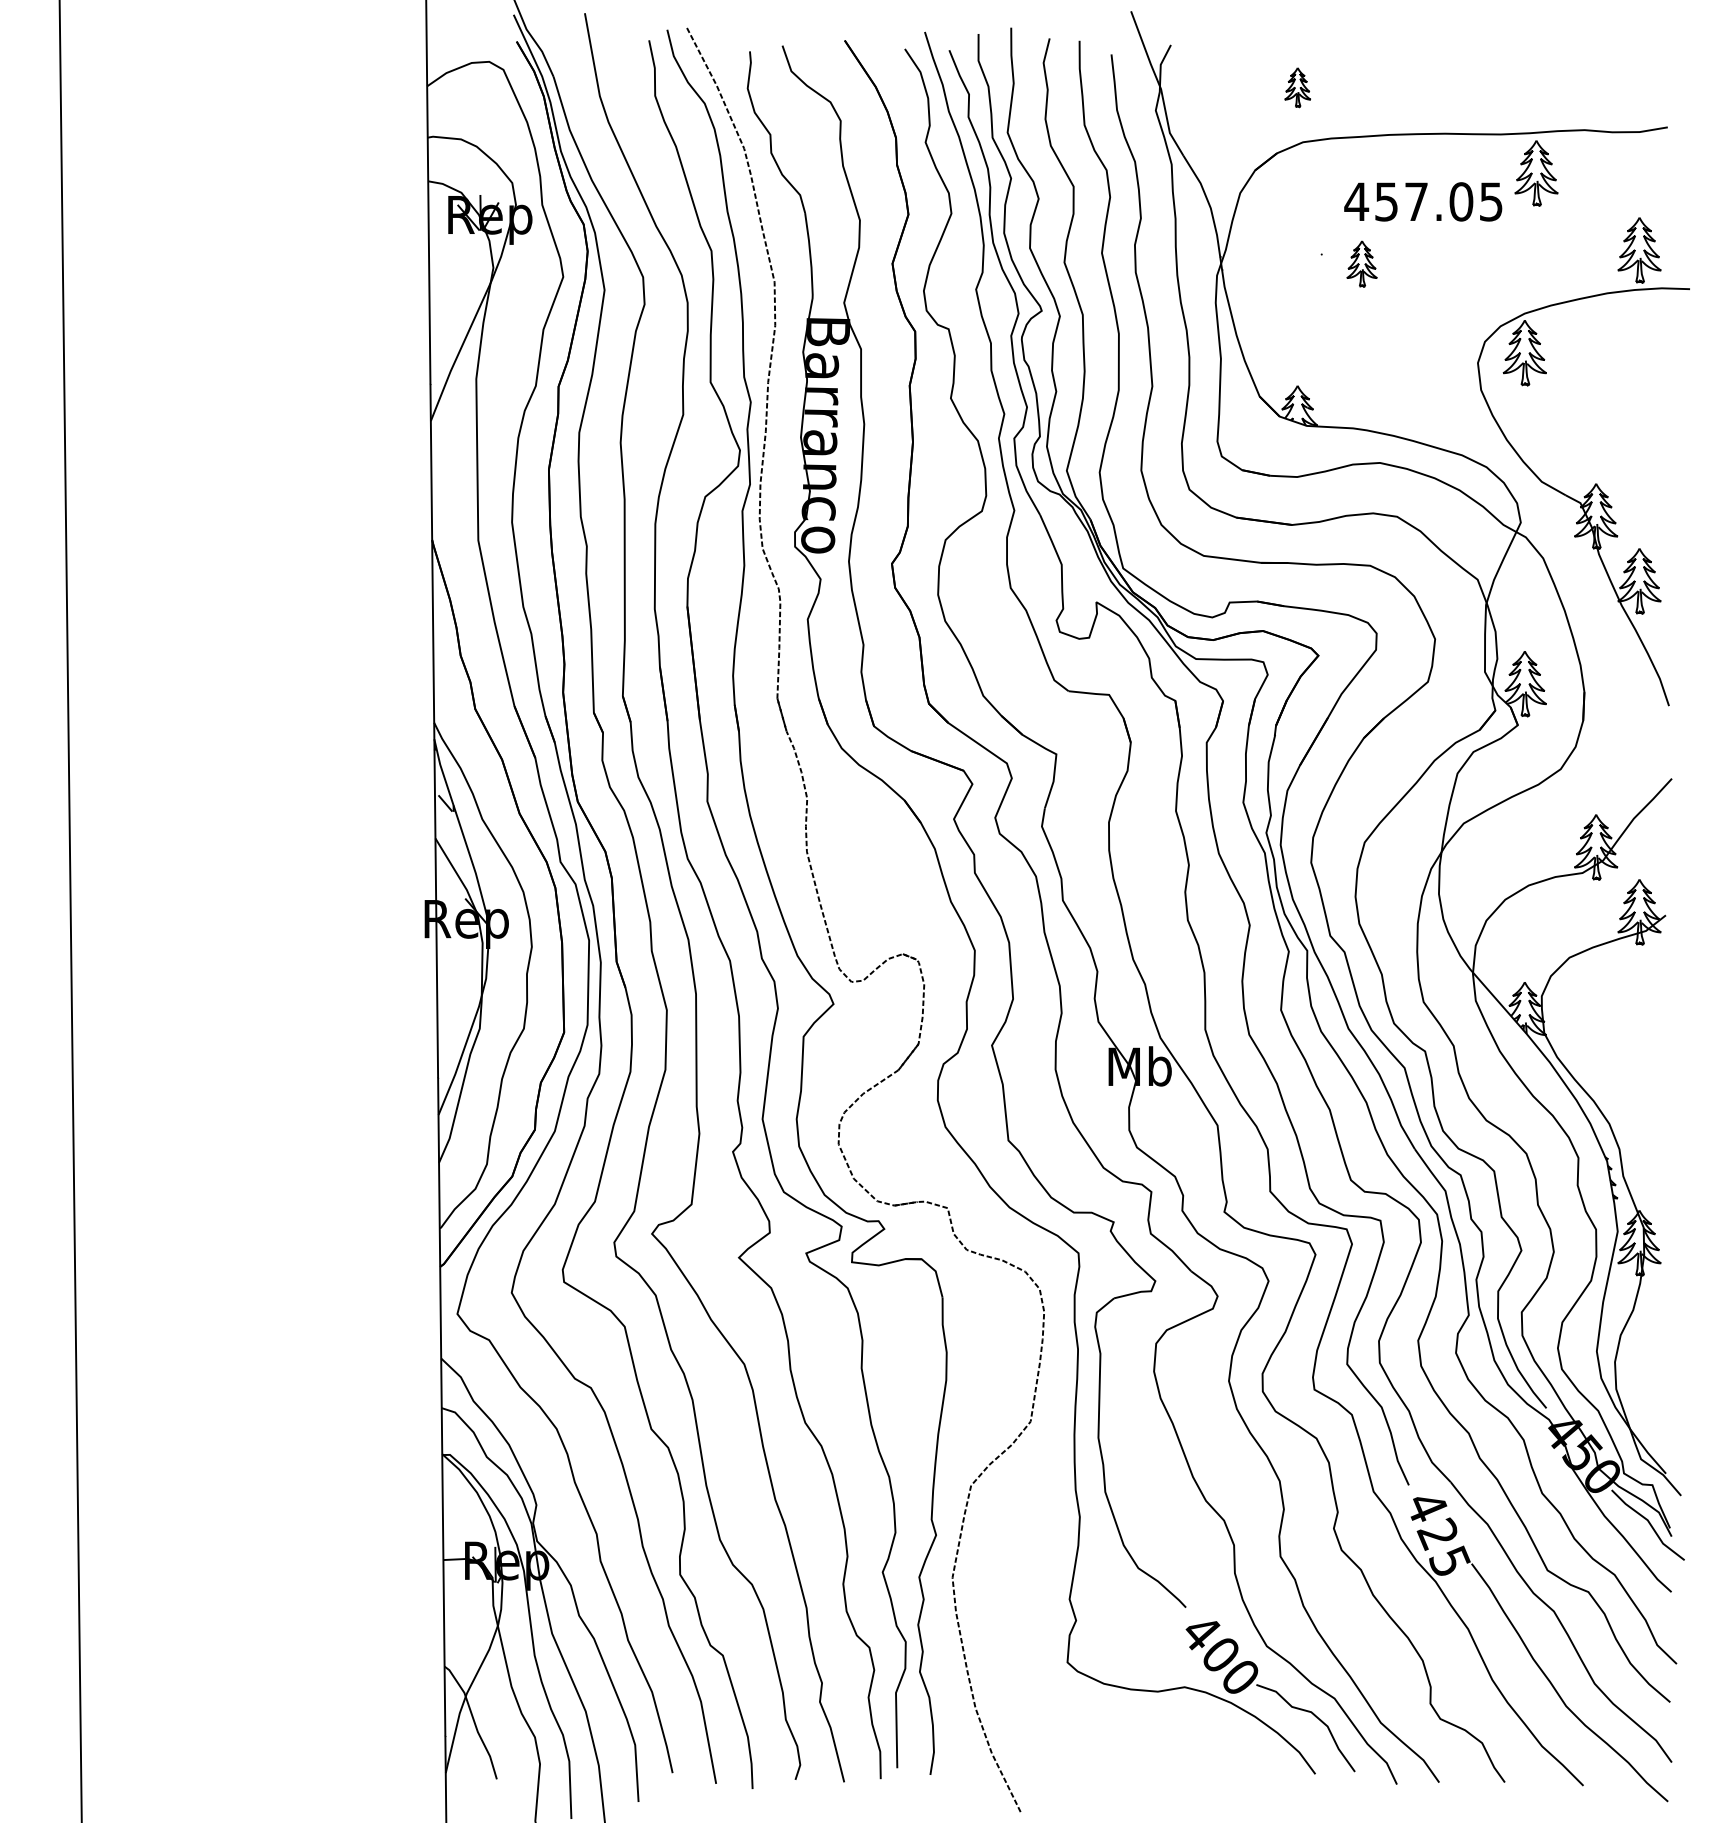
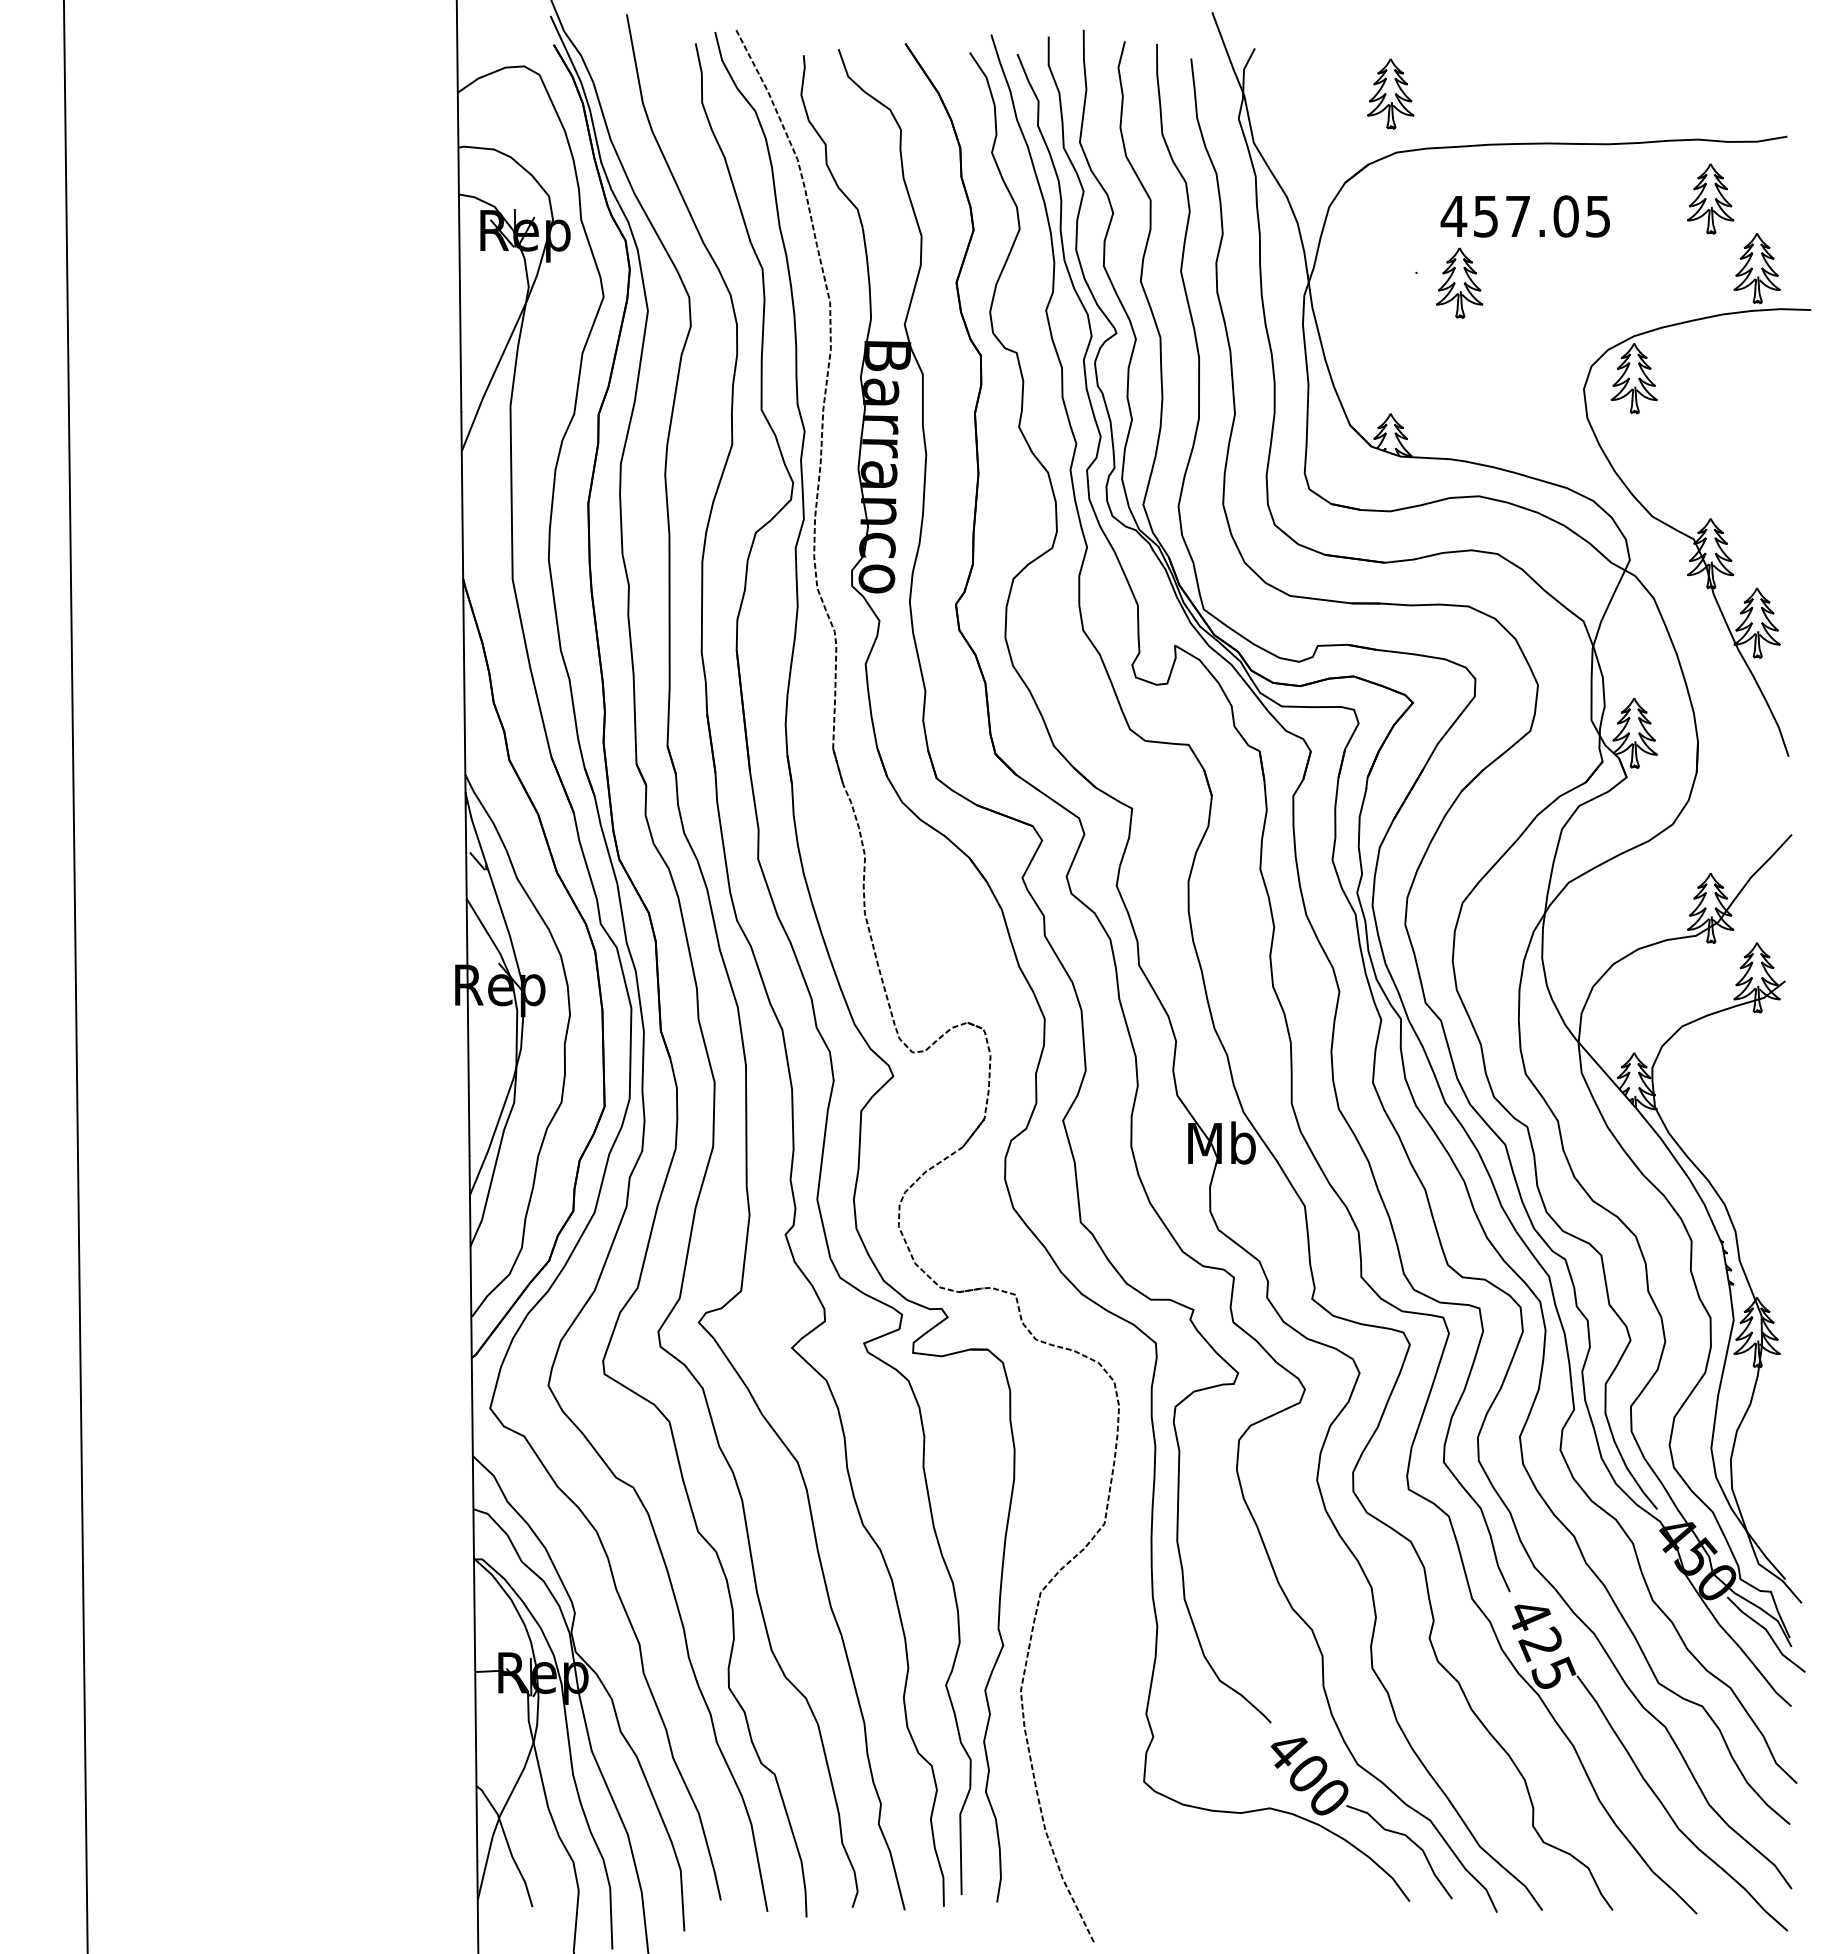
part: (1297, 87) -> (1390, 93), size x1.67
part: (1536, 172) -> (1710, 198), moved
part: (1361, 263) -> (1459, 282), size x1.43

